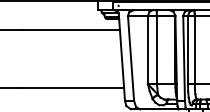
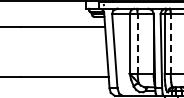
line: (156, 49) -> (137, 43), solid -> dashed
line: (194, 49) -> (170, 43), solid -> dashed

